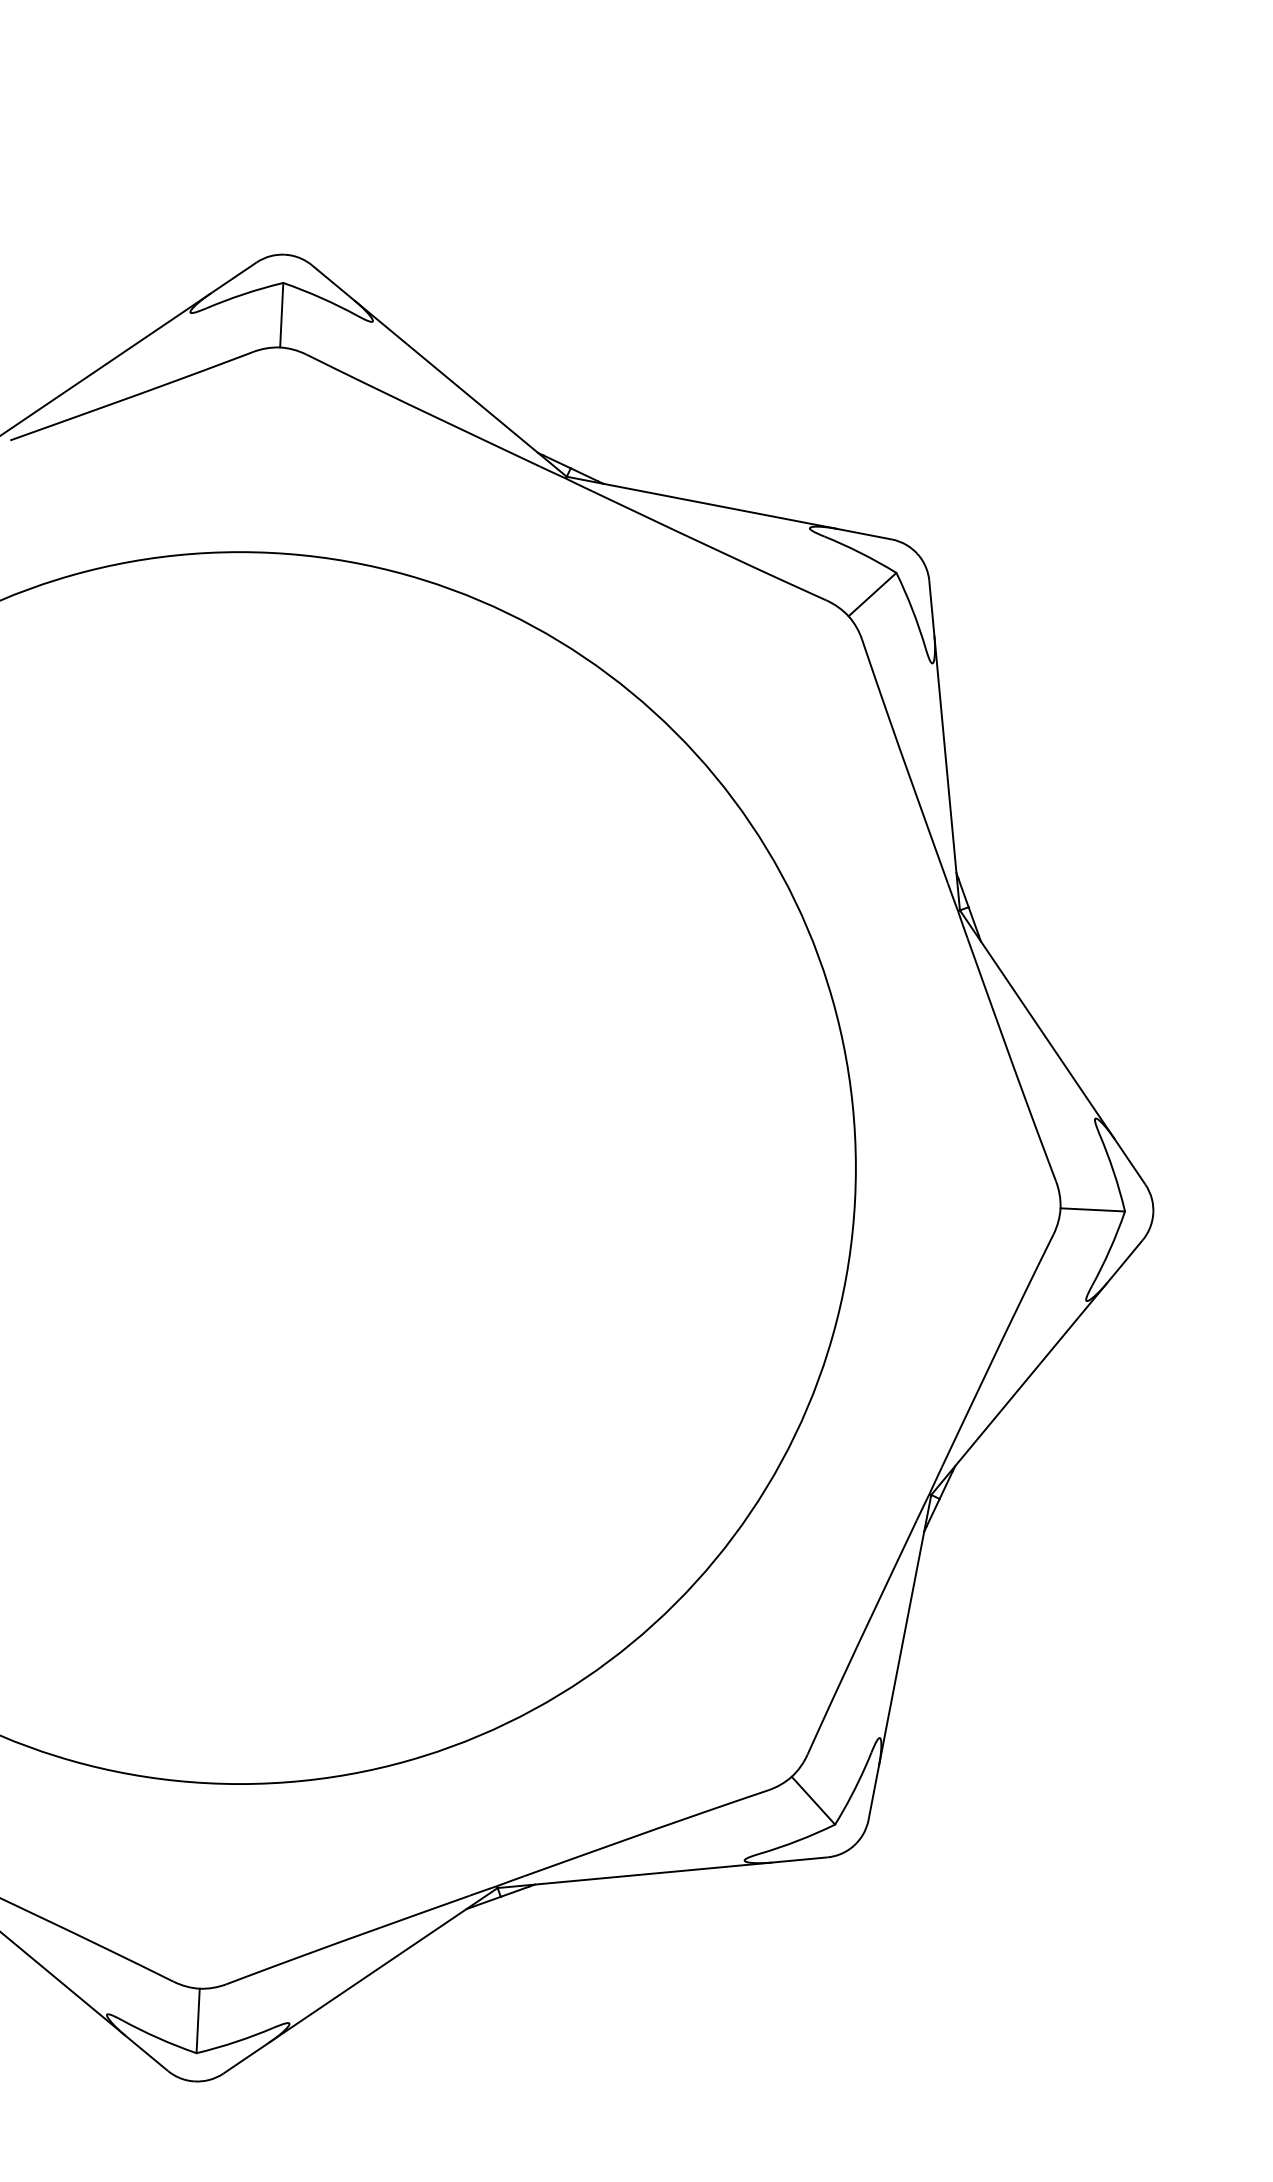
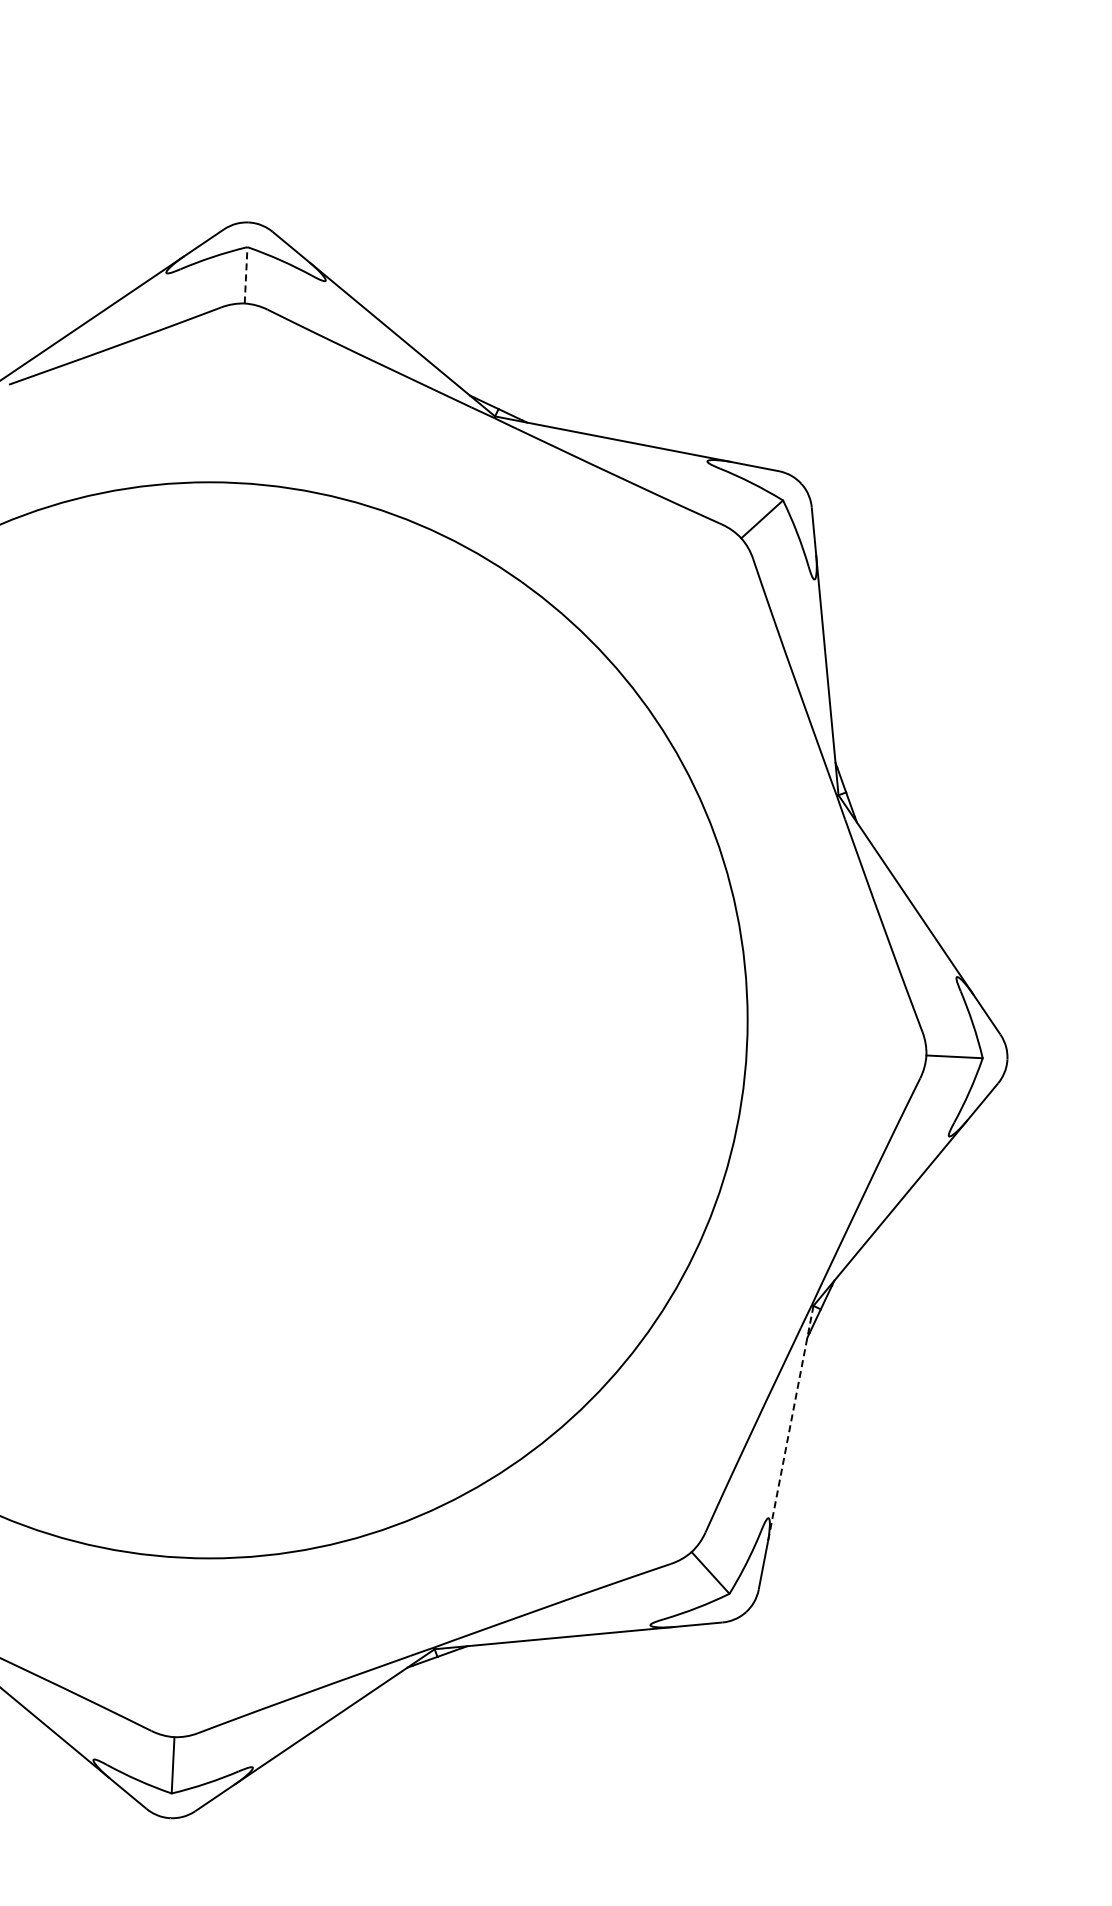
line: (282, 314) -> (246, 274), solid -> dashed
line: (904, 1630) -> (790, 1424), solid -> dashed

